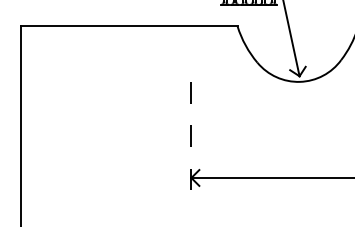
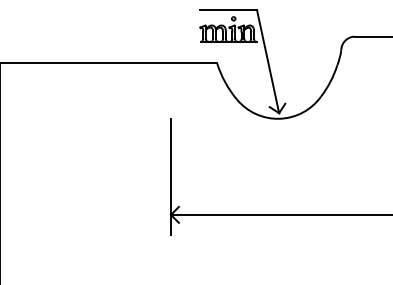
line: (190, 139) -> (170, 176), dashed -> solid

